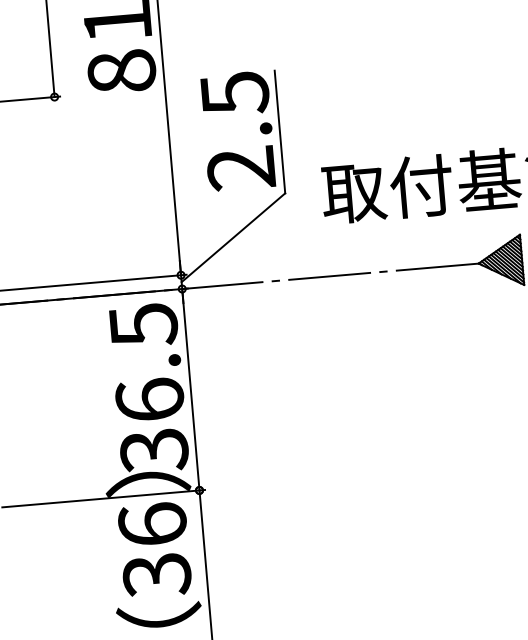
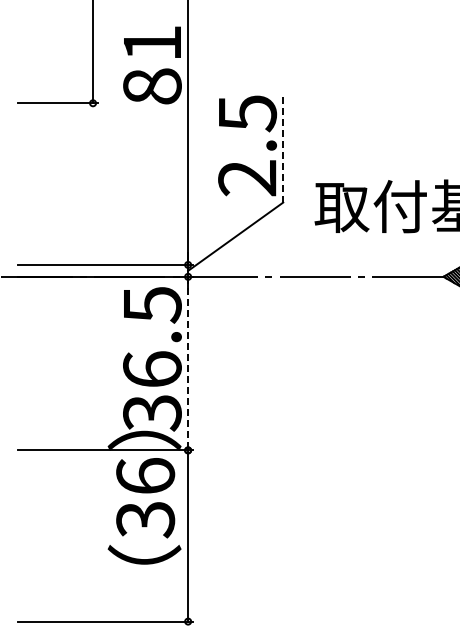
line: (280, 131) -> (283, 149), solid -> dashed
line: (191, 389) -> (188, 363), solid -> dashed

